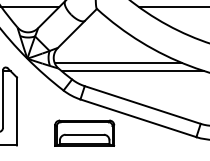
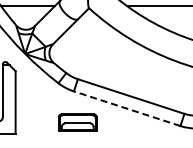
line: (118, 62) -> (108, 57), removed
line: (132, 71) -> (121, 65), removed
line: (137, 118) -> (126, 108), solid -> dashed
part: (84, 133) -> (77, 122), size x0.7

